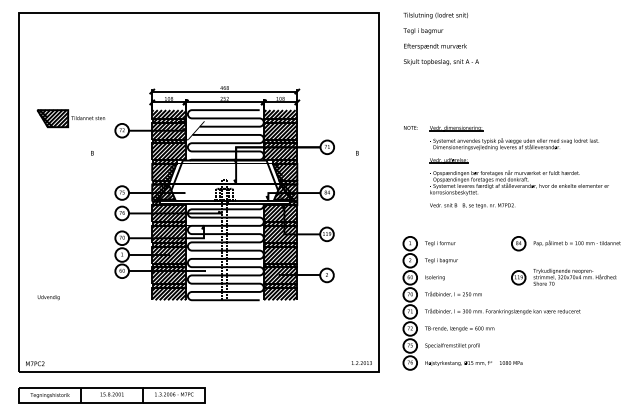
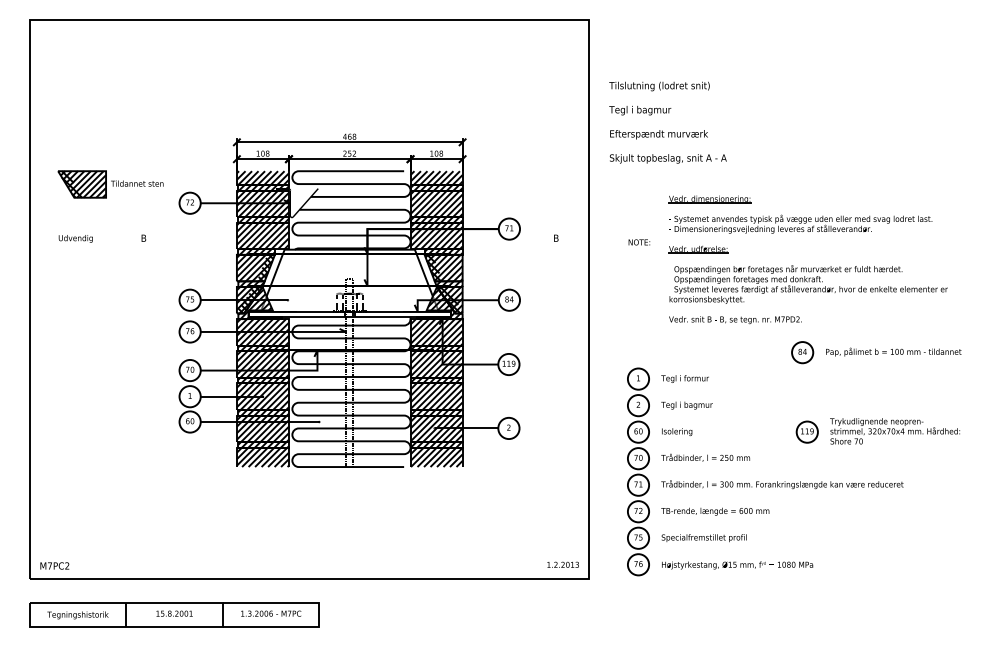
text: (440, 38) -> (666, 121), moved
text: (410, 127) -> (638, 241), moved
part: (565, 243) -> (875, 352), moved
text: (48, 297) -> (75, 238), moved

